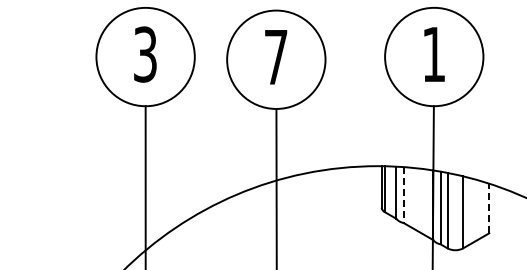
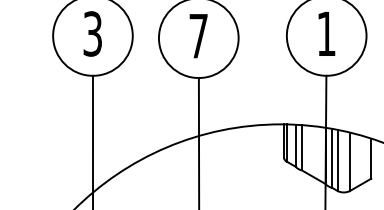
line: (403, 195) -> (301, 148), dashed -> solid
line: (489, 208) -> (371, 158), dashed -> solid

